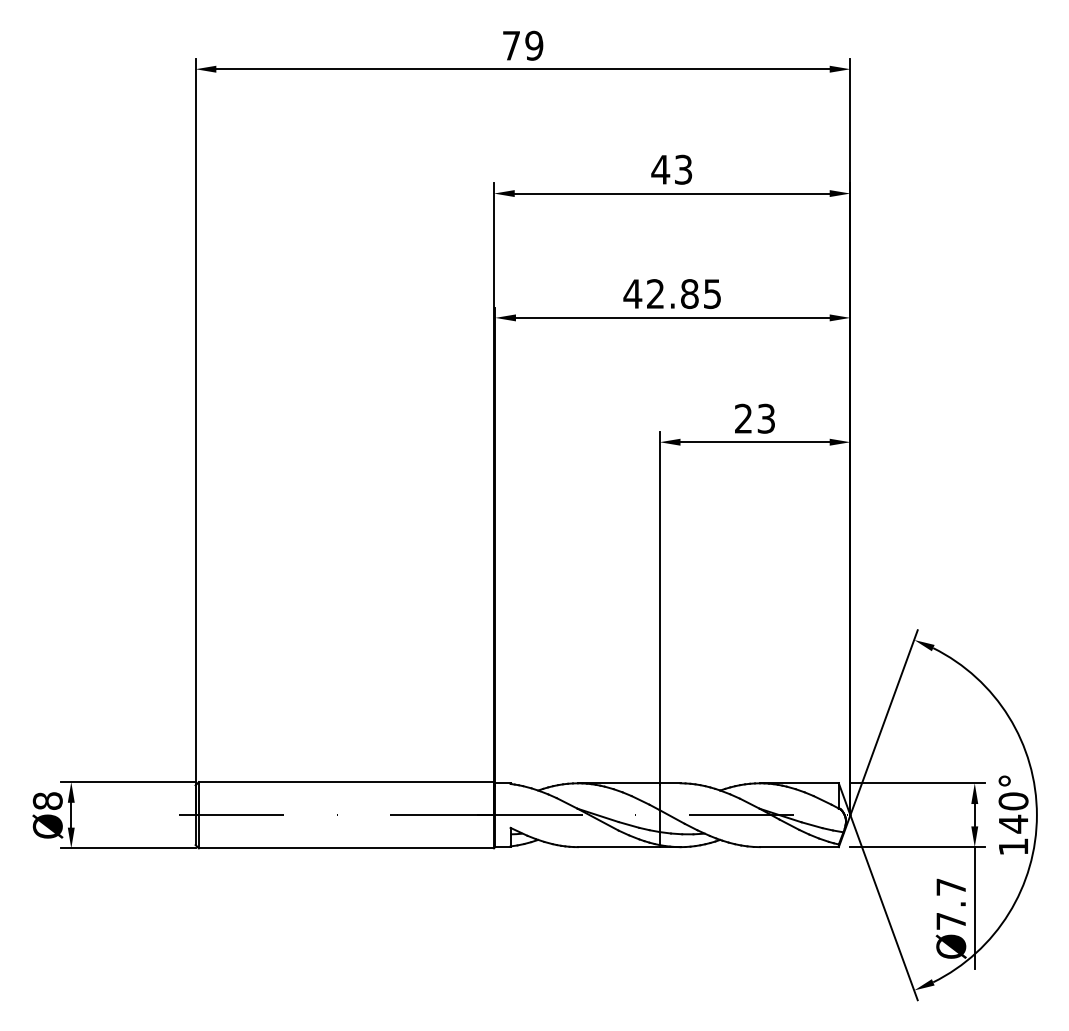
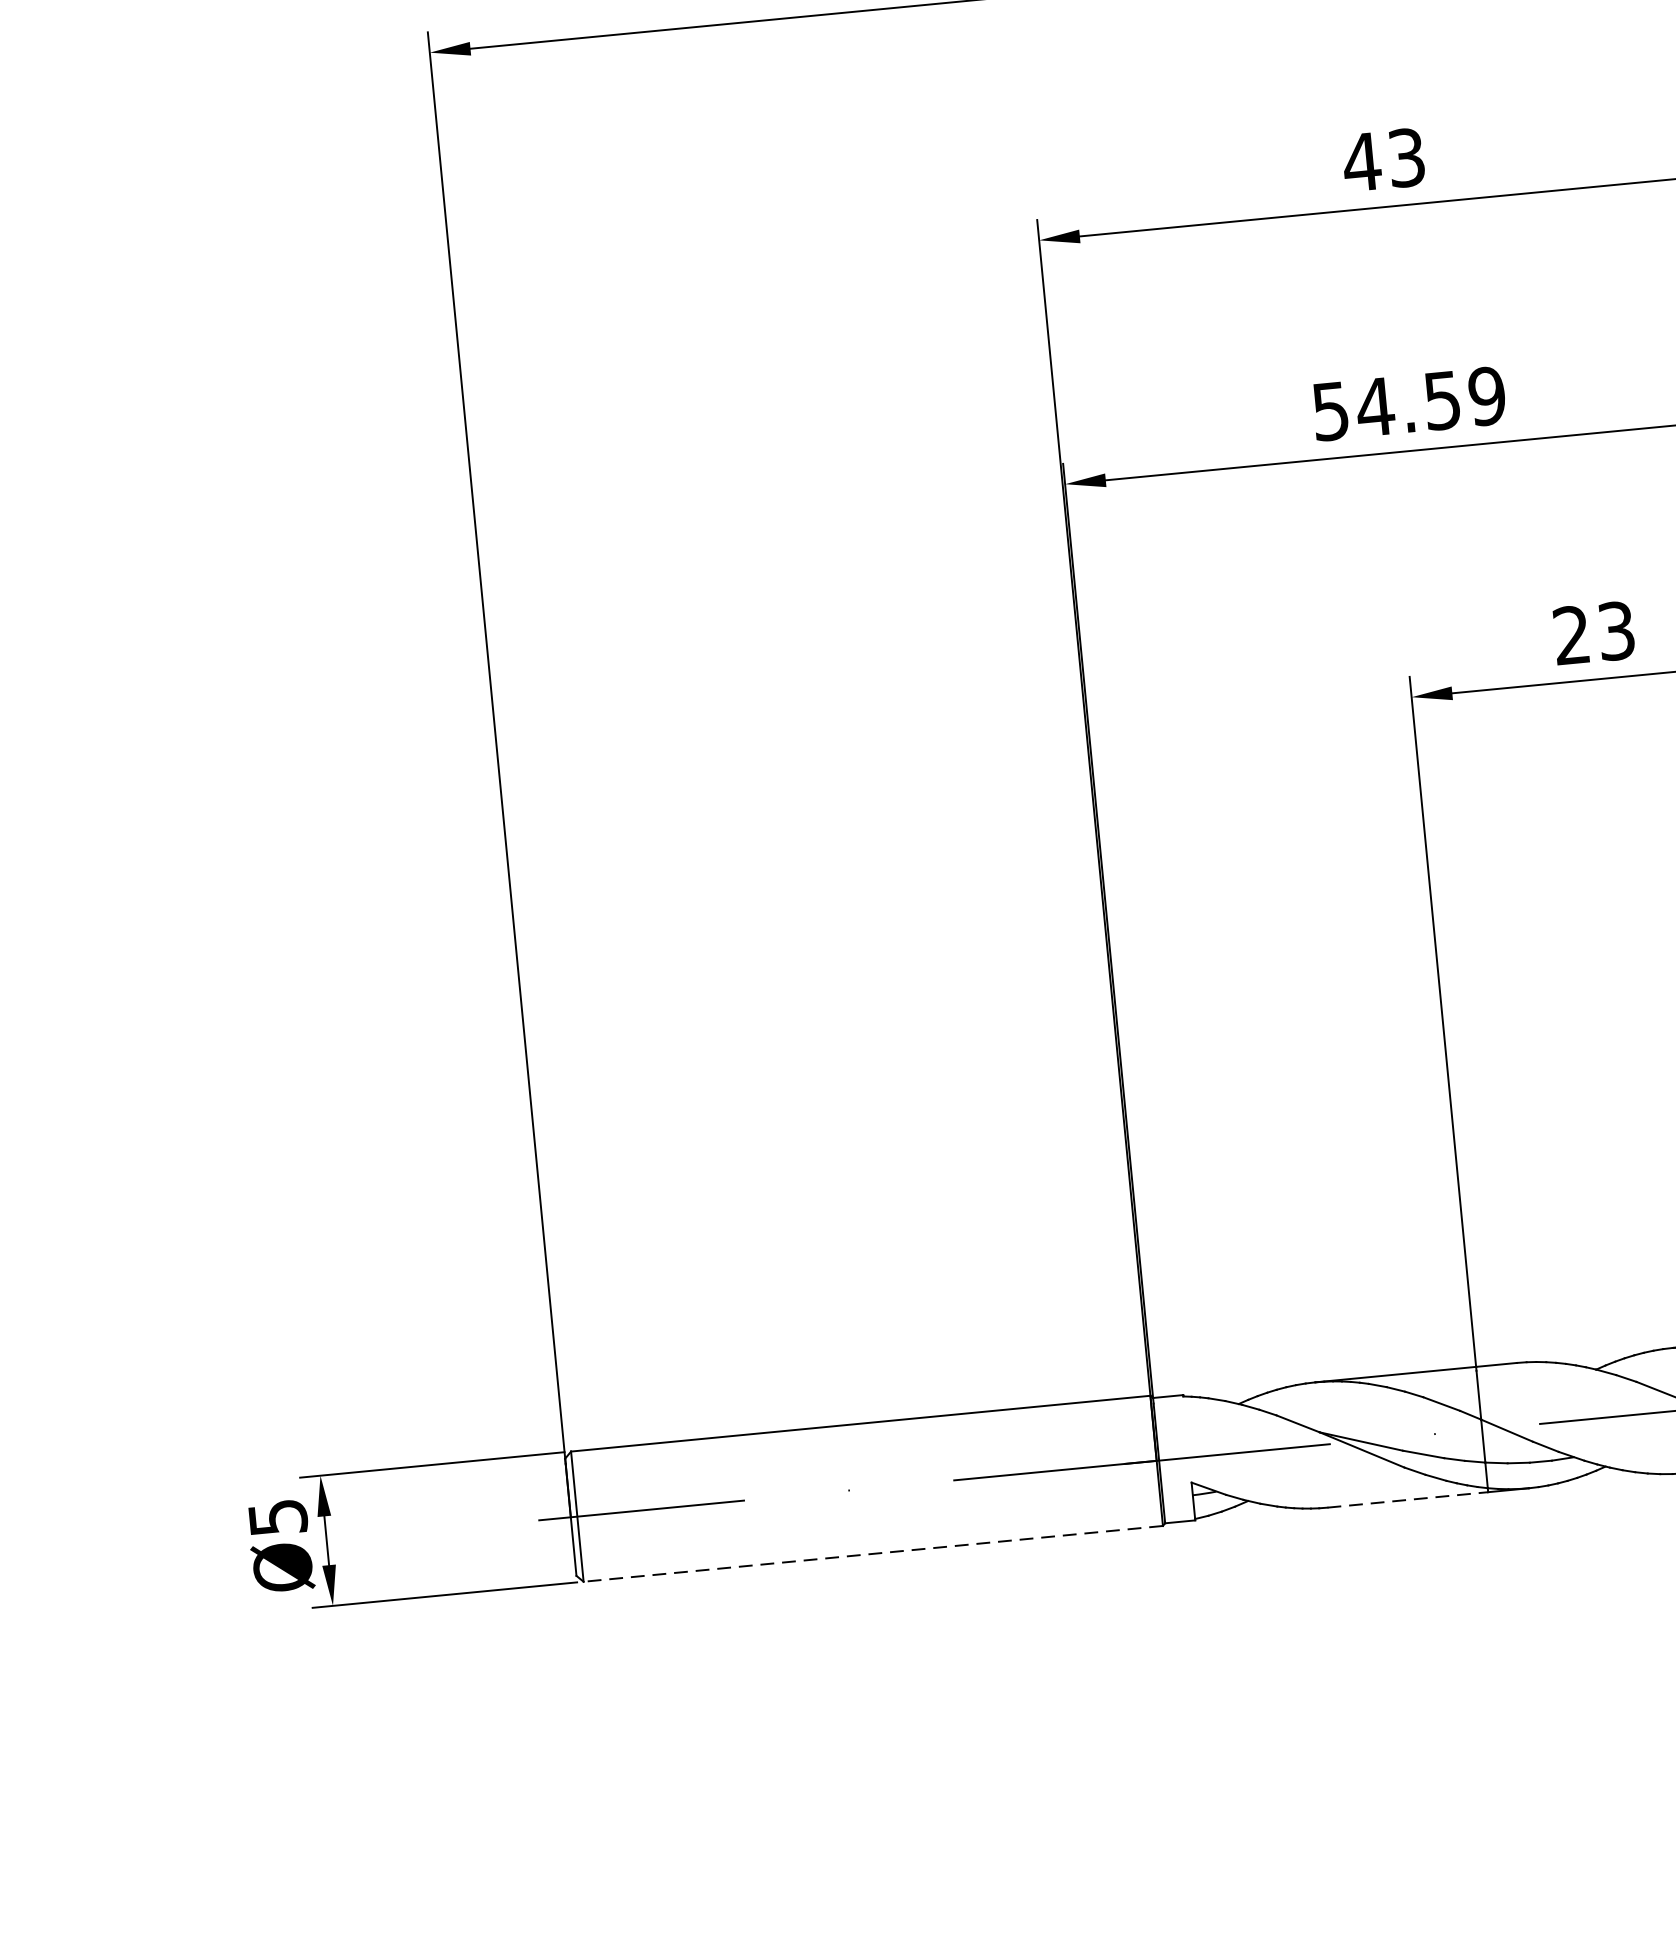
text: (672, 293) -> (1408, 402), 42.85 -> 54.59
text: (47, 800) -> (277, 1516), Ø8 -> Ø5
line: (618, 847) -> (1407, 1500), solid -> dashed
line: (346, 848) -> (873, 1554), solid -> dashed

